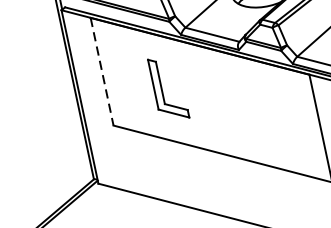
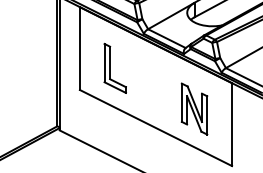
line: (101, 73) -> (79, 49), dashed -> solid
part: (167, 87) -> (114, 67), moved
part: (267, 117) -> (194, 108), added

